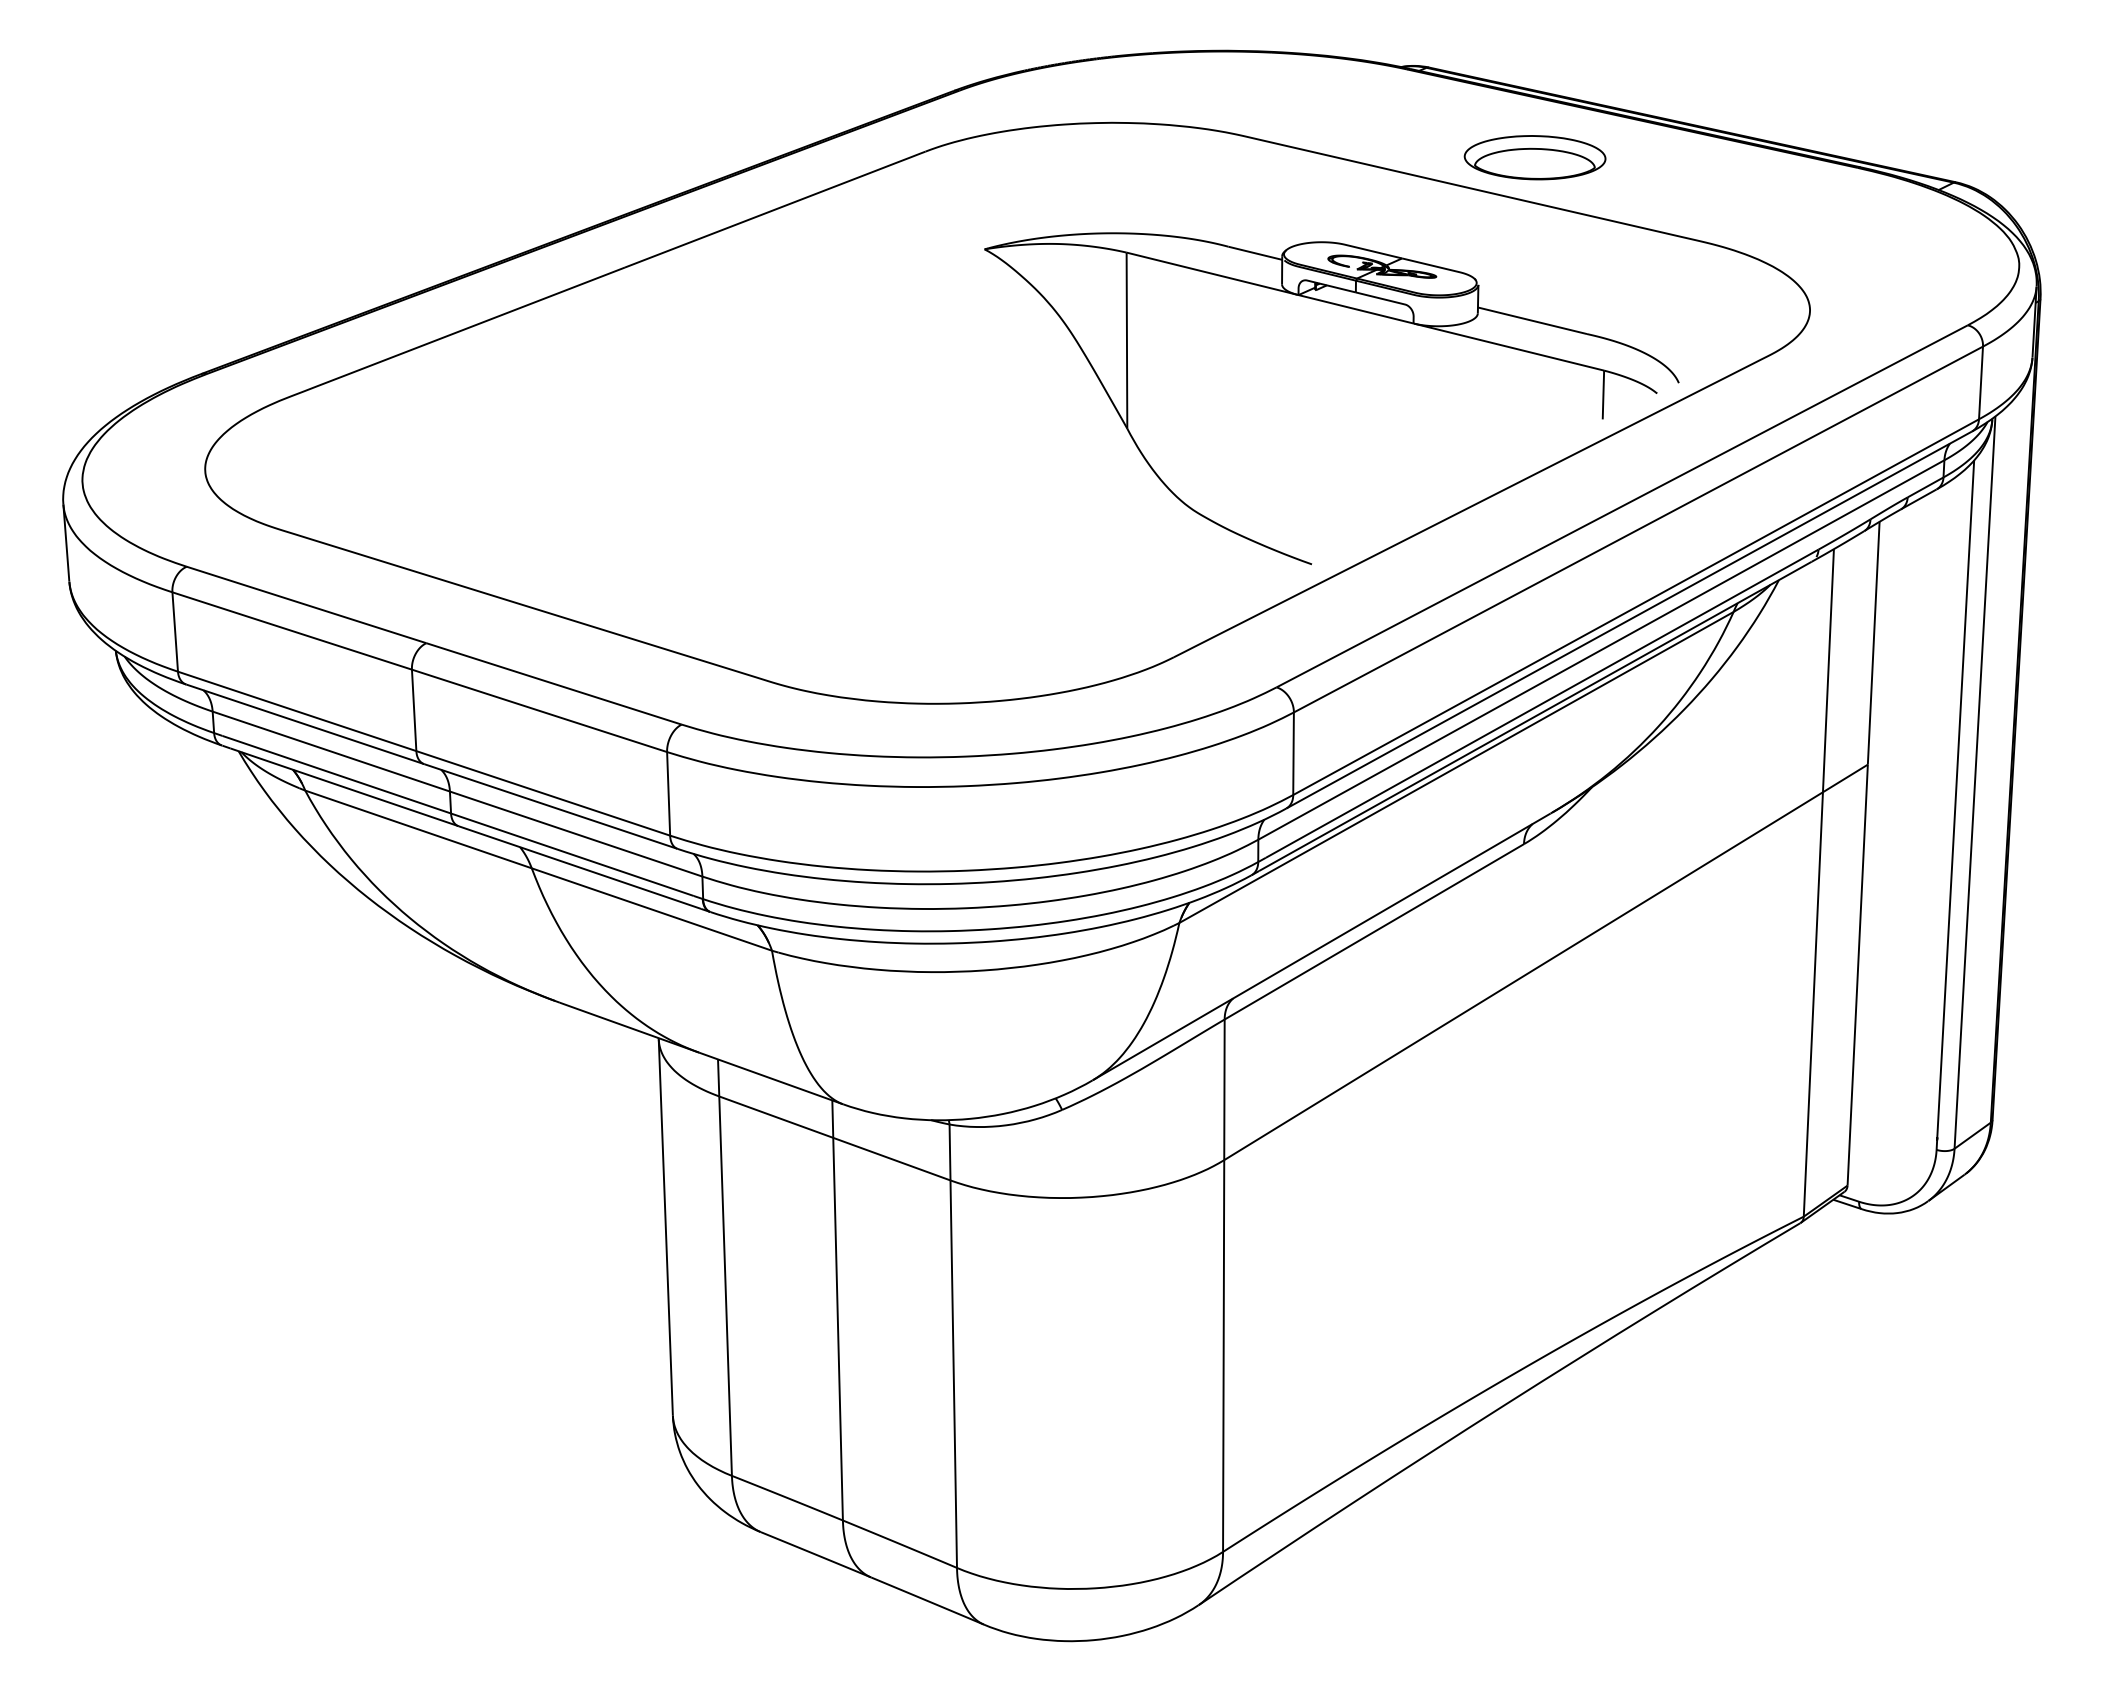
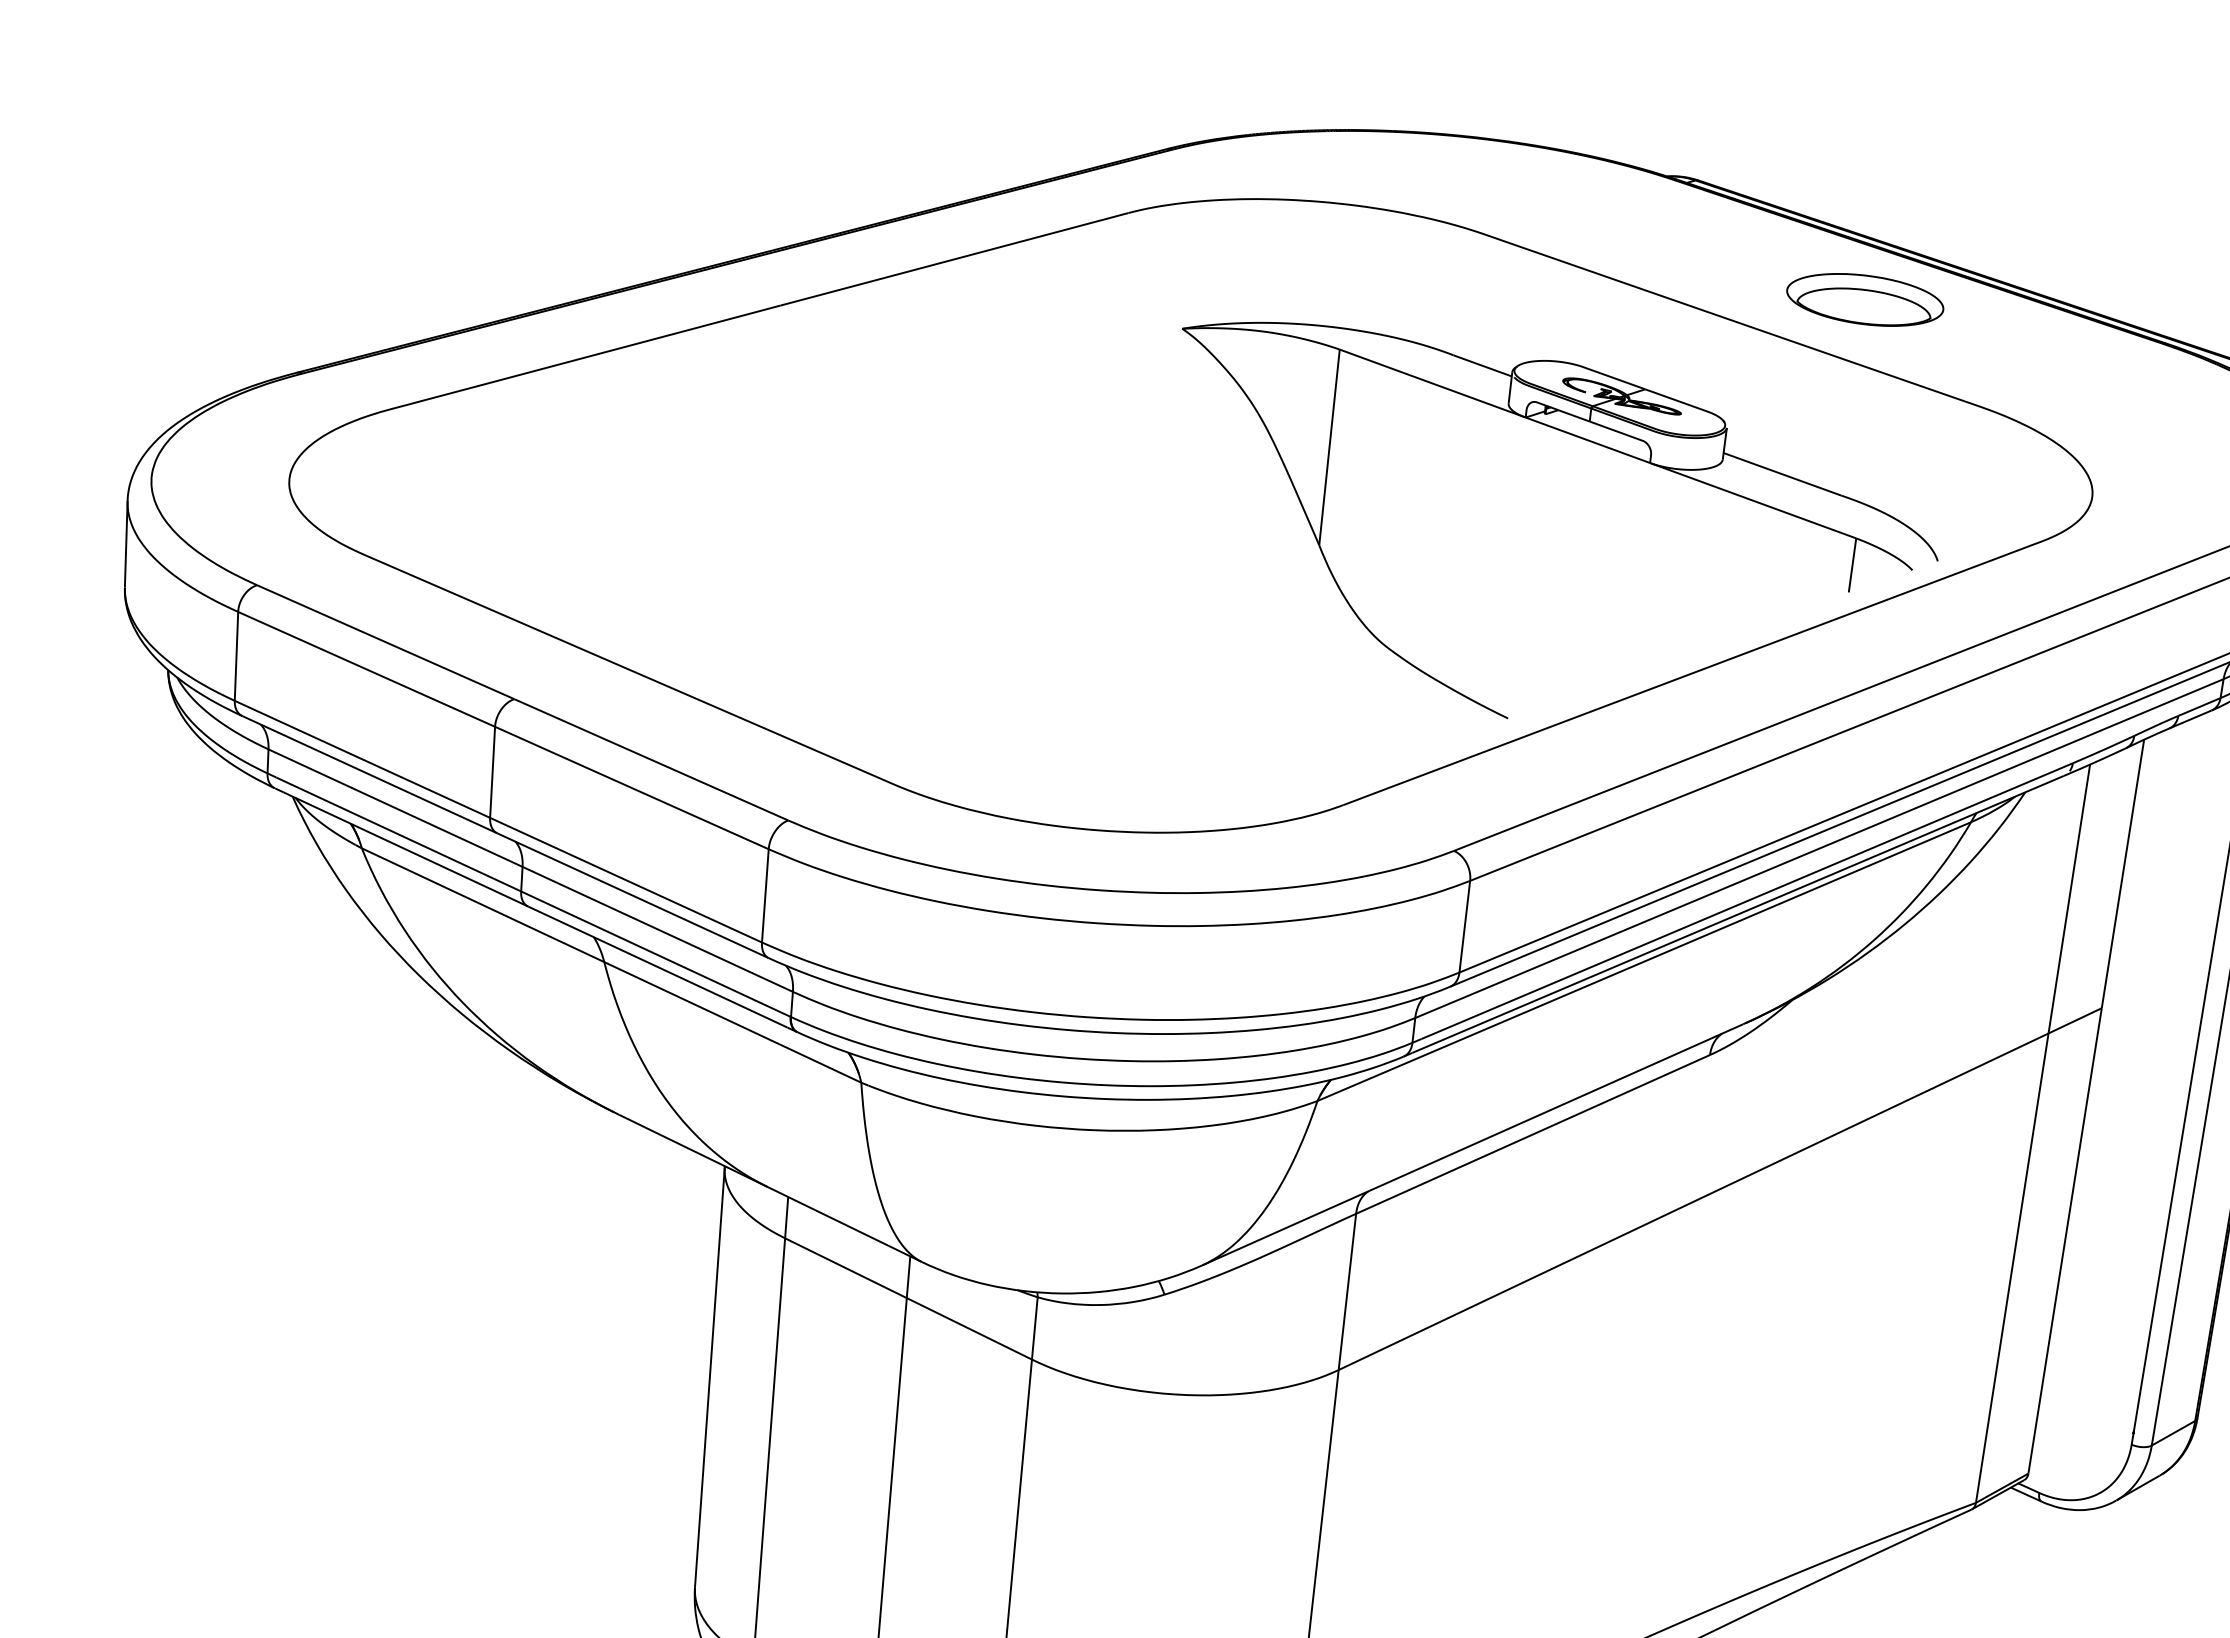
part: (1534, 157) -> (1864, 299), moved

